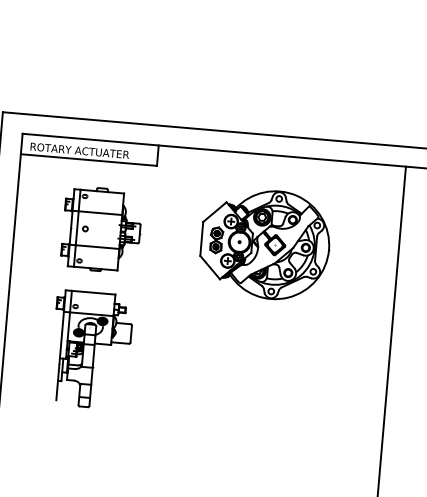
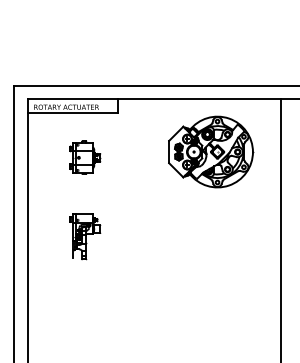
part: (102, 229) -> (85, 157), size x0.6
part: (266, 243) -> (211, 151), moved
part: (91, 349) -> (85, 236), size x0.6

